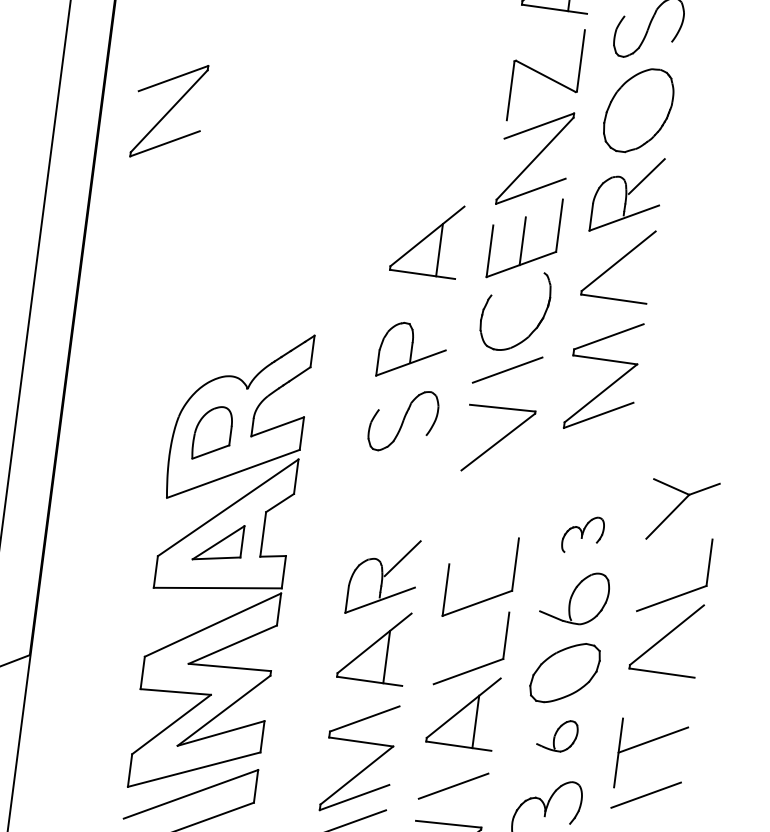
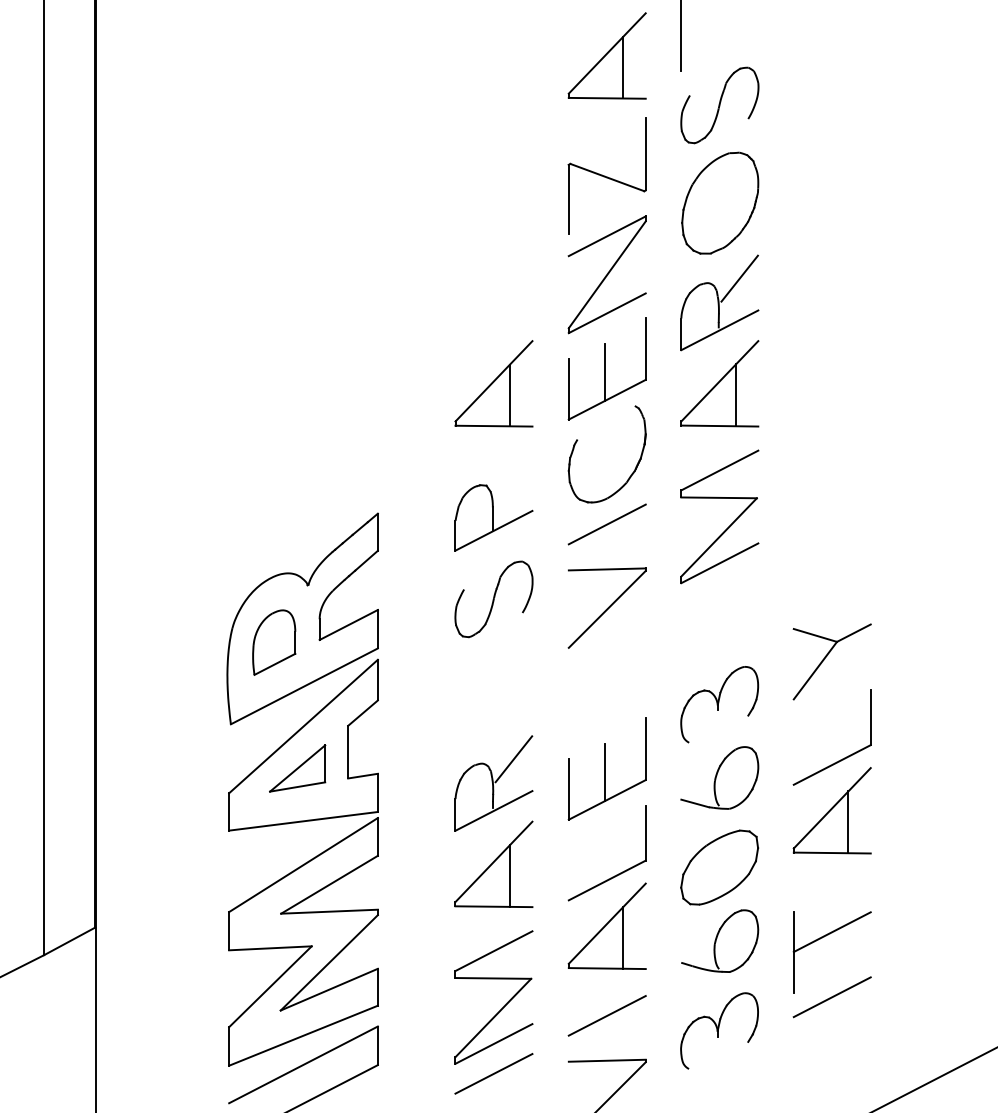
part: (168, 110) -> (174, 274), removed
line: (630, 275) -> (735, 395), added
part: (582, 534) -> (719, 704), size x1.67
line: (478, 579) -> (605, 772), added
line: (679, 649) -> (848, 822), added
part: (557, 734) -> (720, 940), size x1.67

